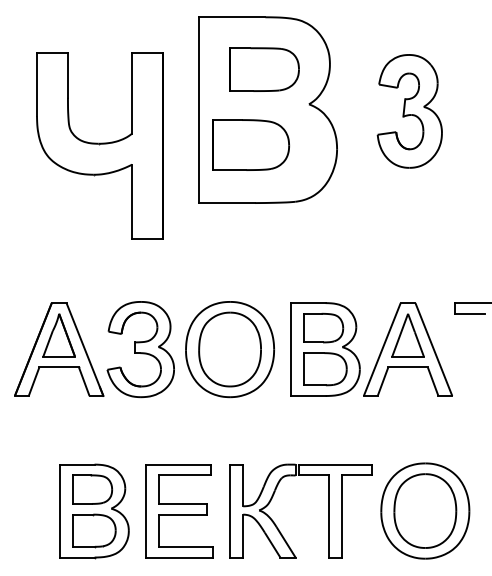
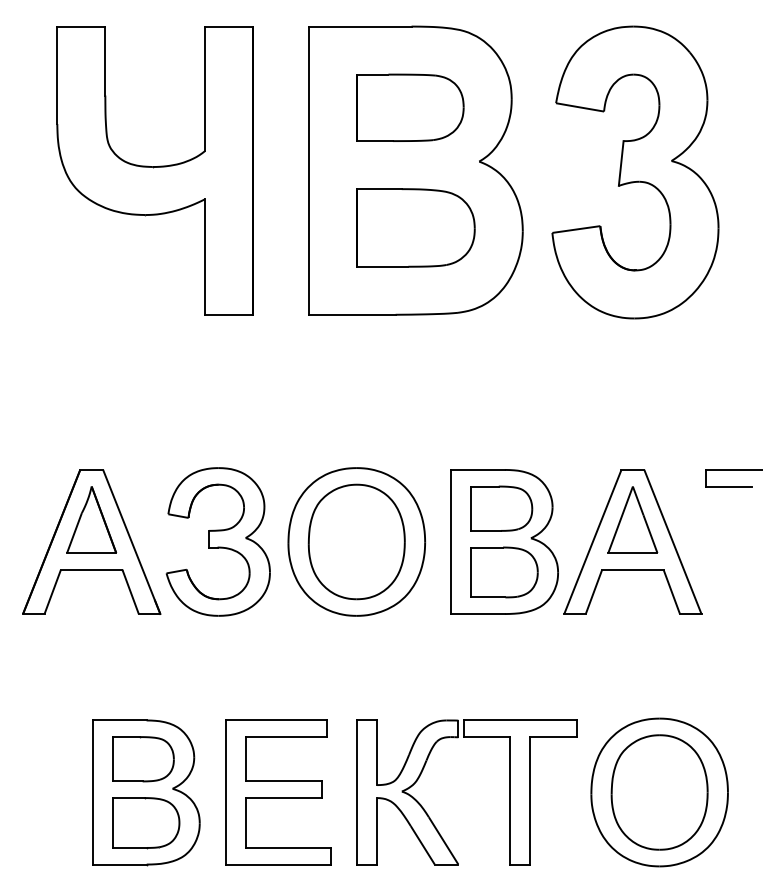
part: (409, 111) -> (635, 172), size x1.67
part: (250, 144) -> (414, 227), moved
part: (99, 145) -> (154, 169), moved

